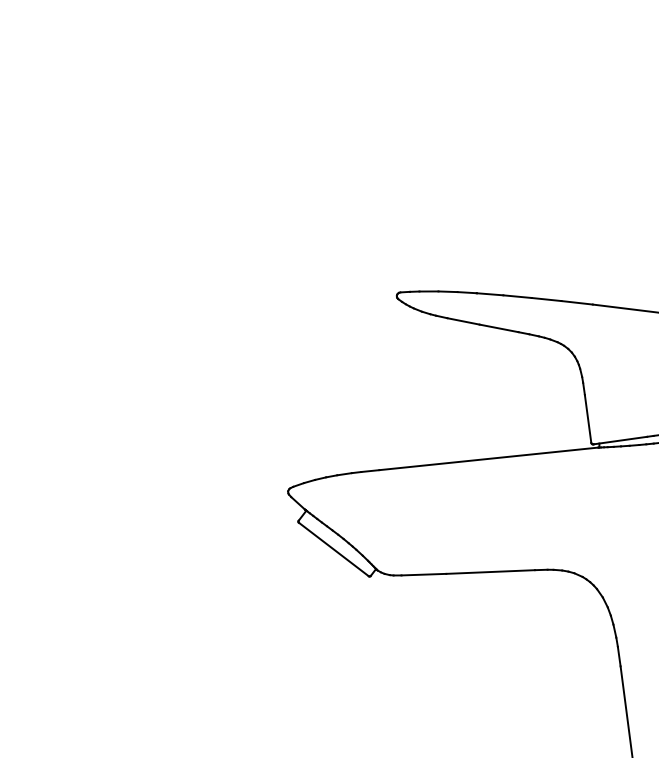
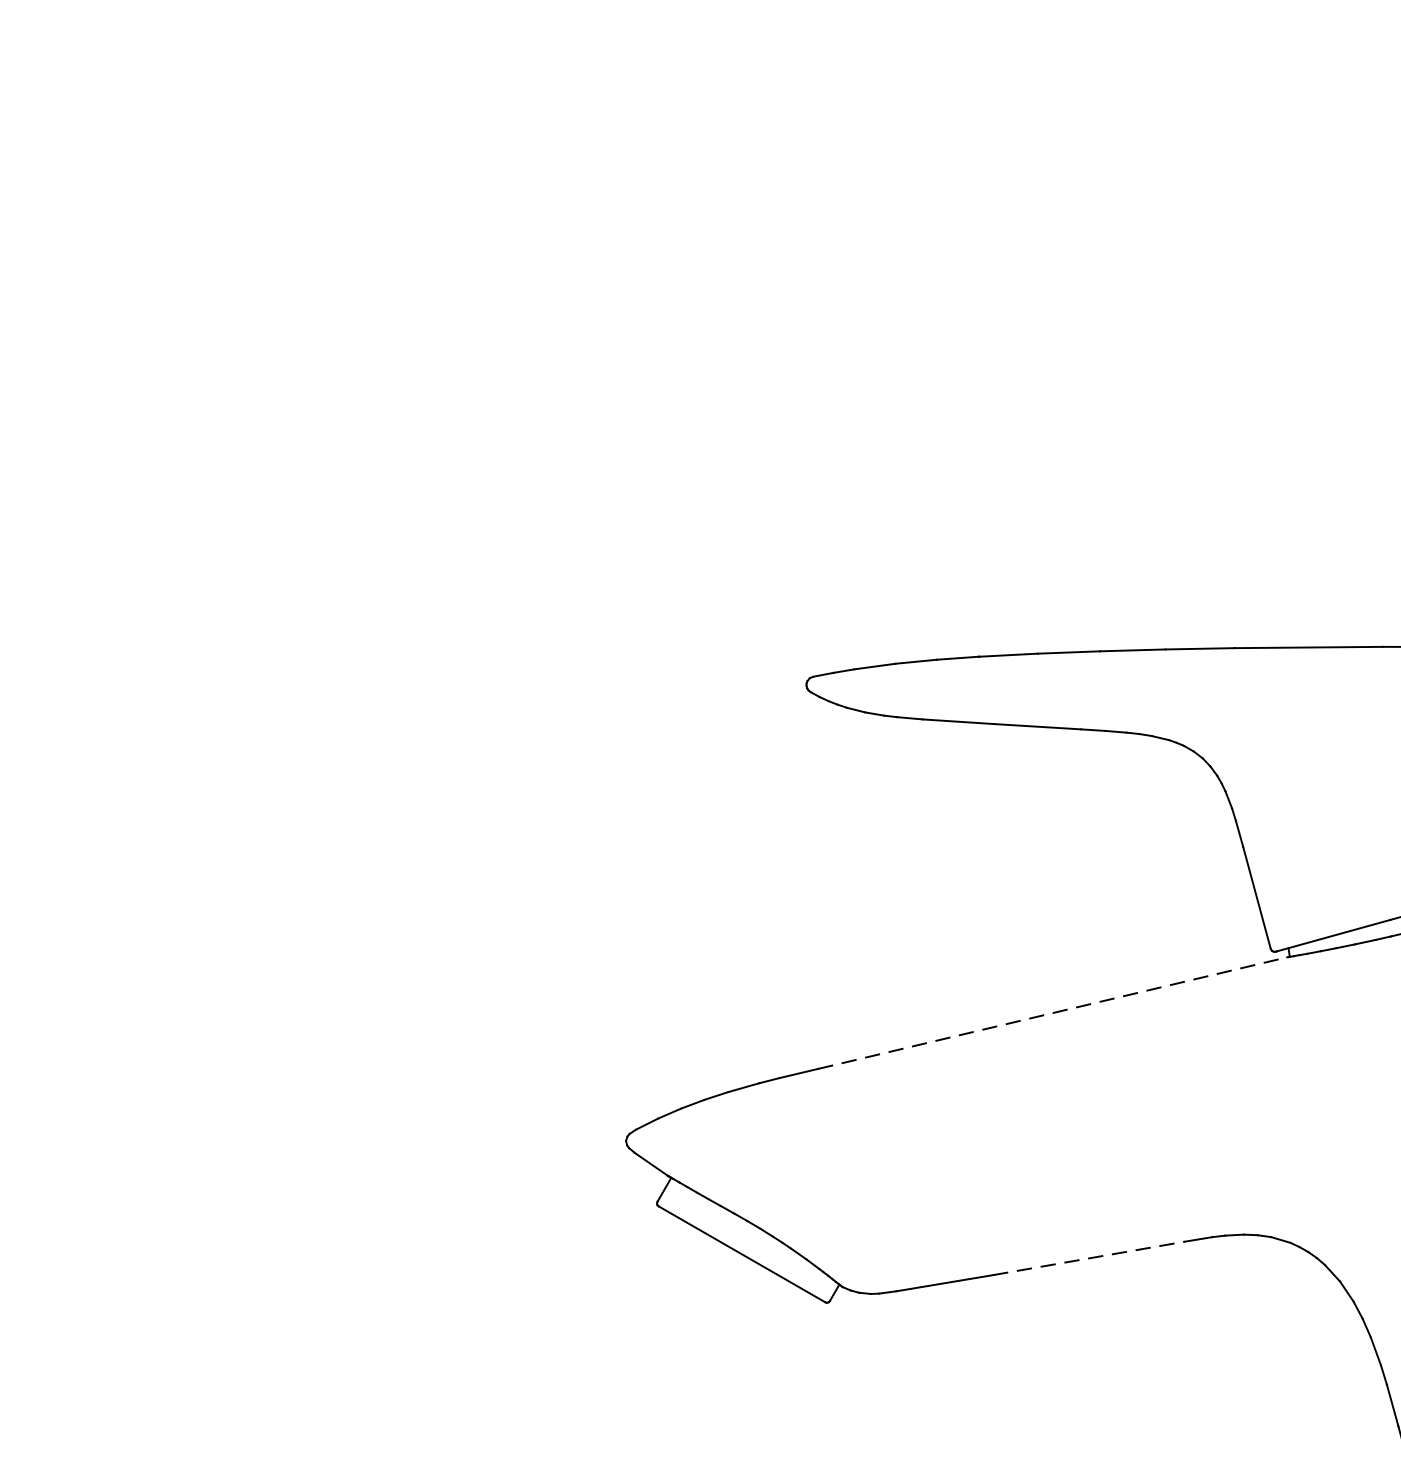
line: (488, 458) -> (1051, 1012), solid -> dashed
line: (491, 572) -> (1091, 1259), solid -> dashed

